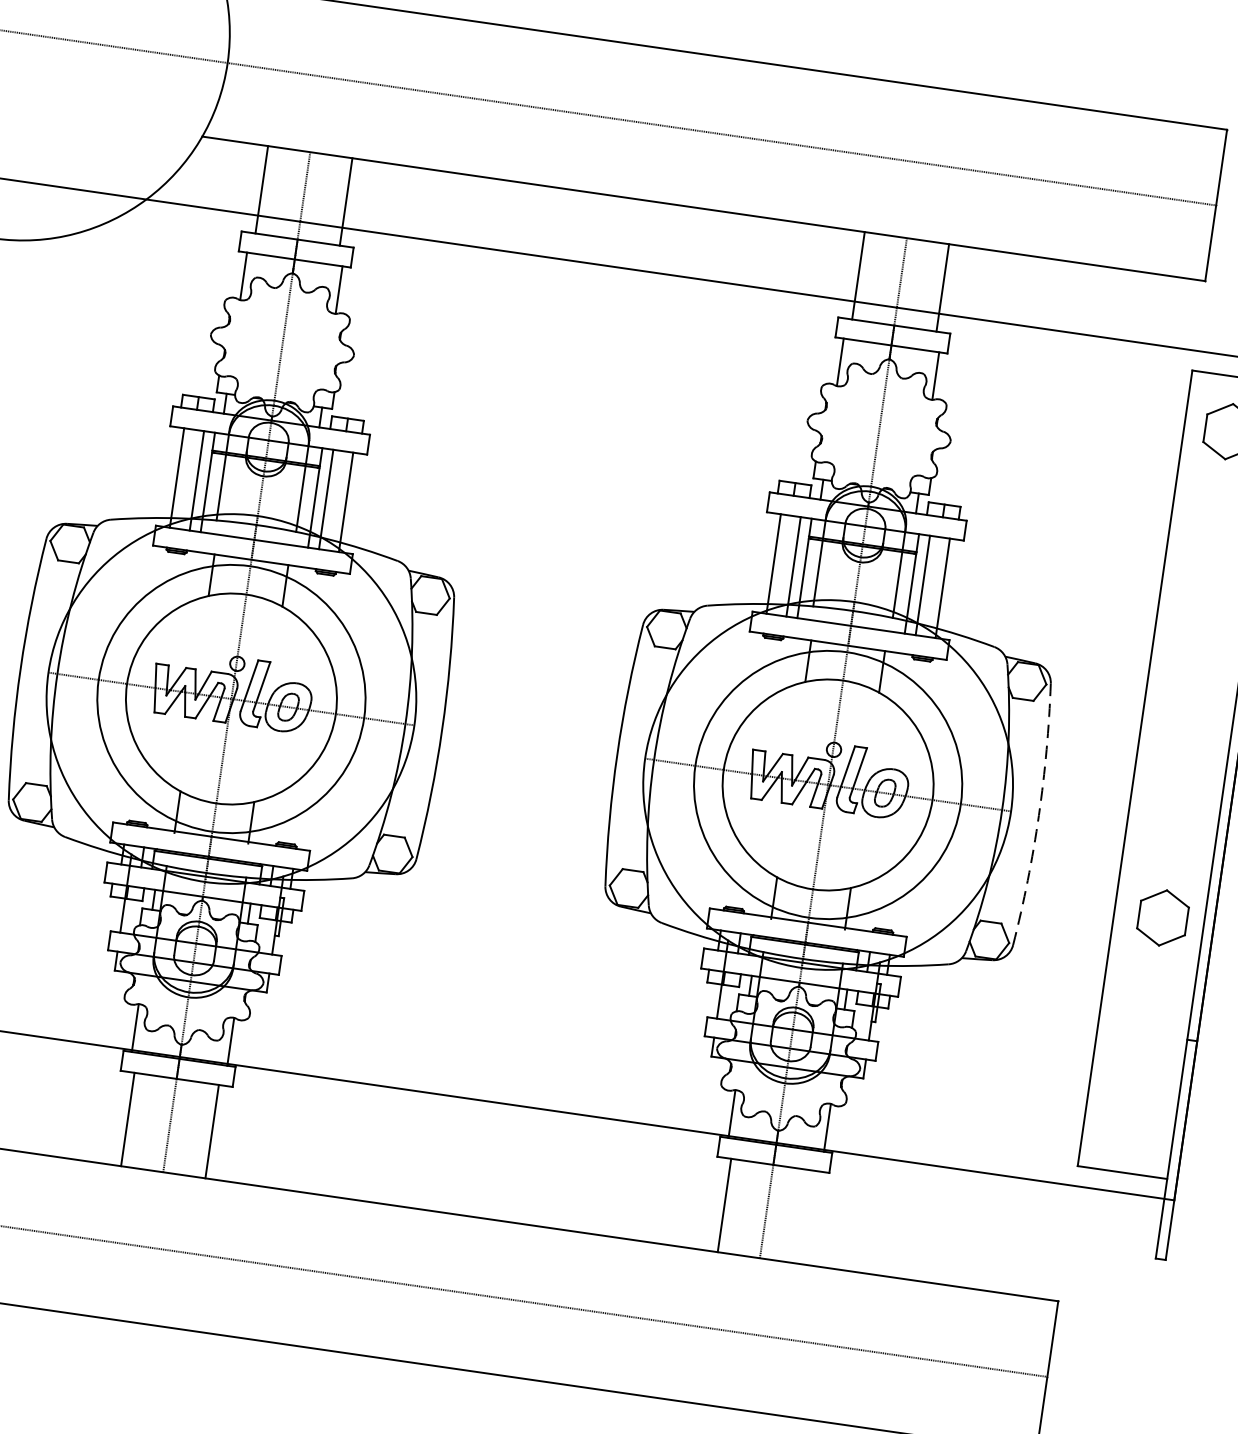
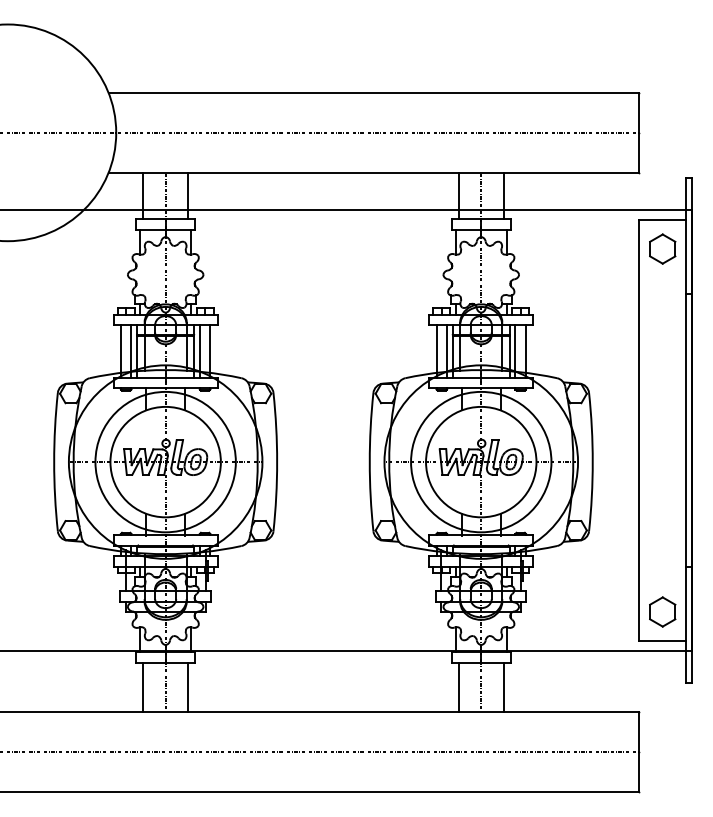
arc: (1038, 816) -> (592, 462), dashed -> solid
part: (1162, 916) -> (662, 611), moved
line: (808, 1217) -> (503, 687), added

